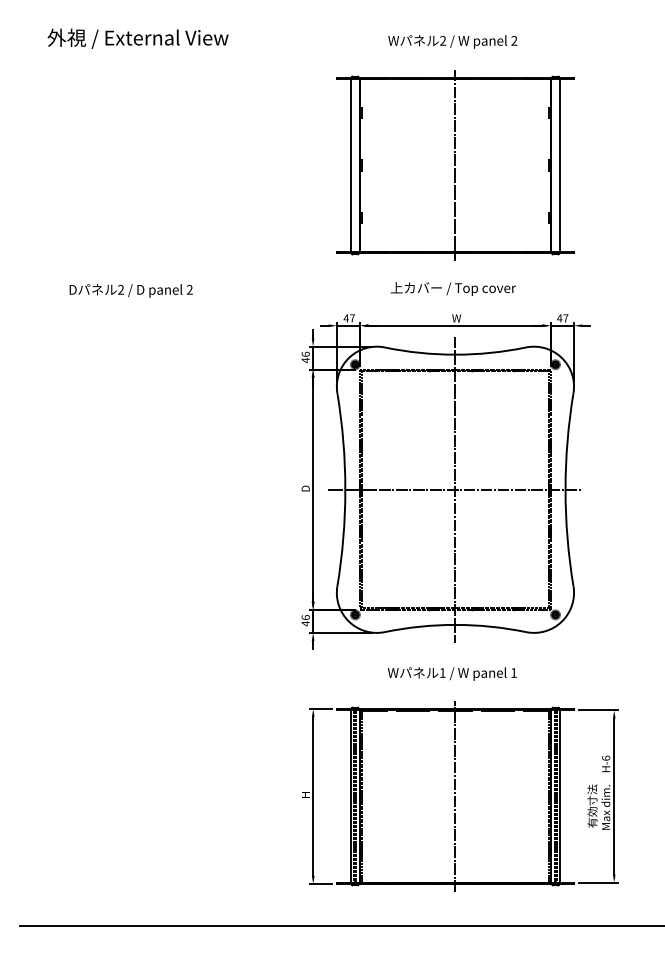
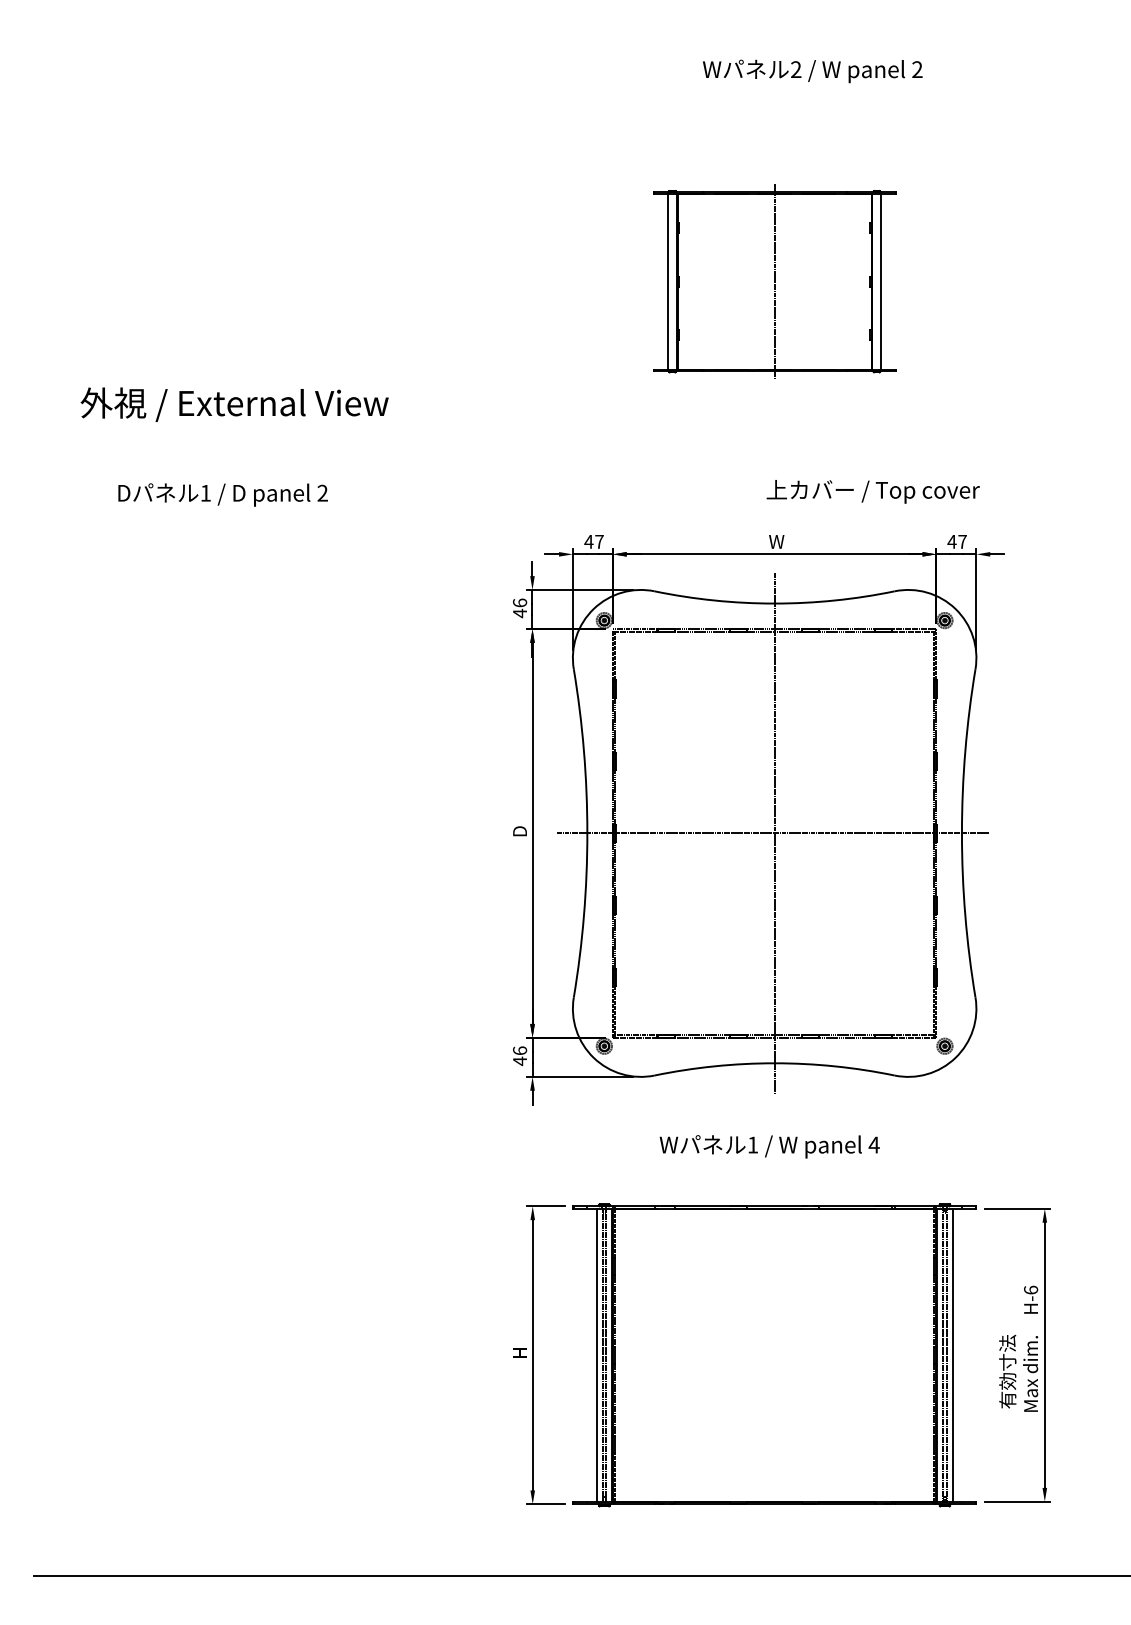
text: (137, 38) -> (233, 404), moved
text: (452, 41) -> (812, 70), moved
part: (455, 165) -> (774, 281), size x0.6
text: (452, 288) -> (871, 490), moved
text: (121, 289) -> (206, 492), 2 -> 1
text: (513, 672) -> (873, 1144), 1 -> 4
line: (455, 796) -> (774, 1355), removed

